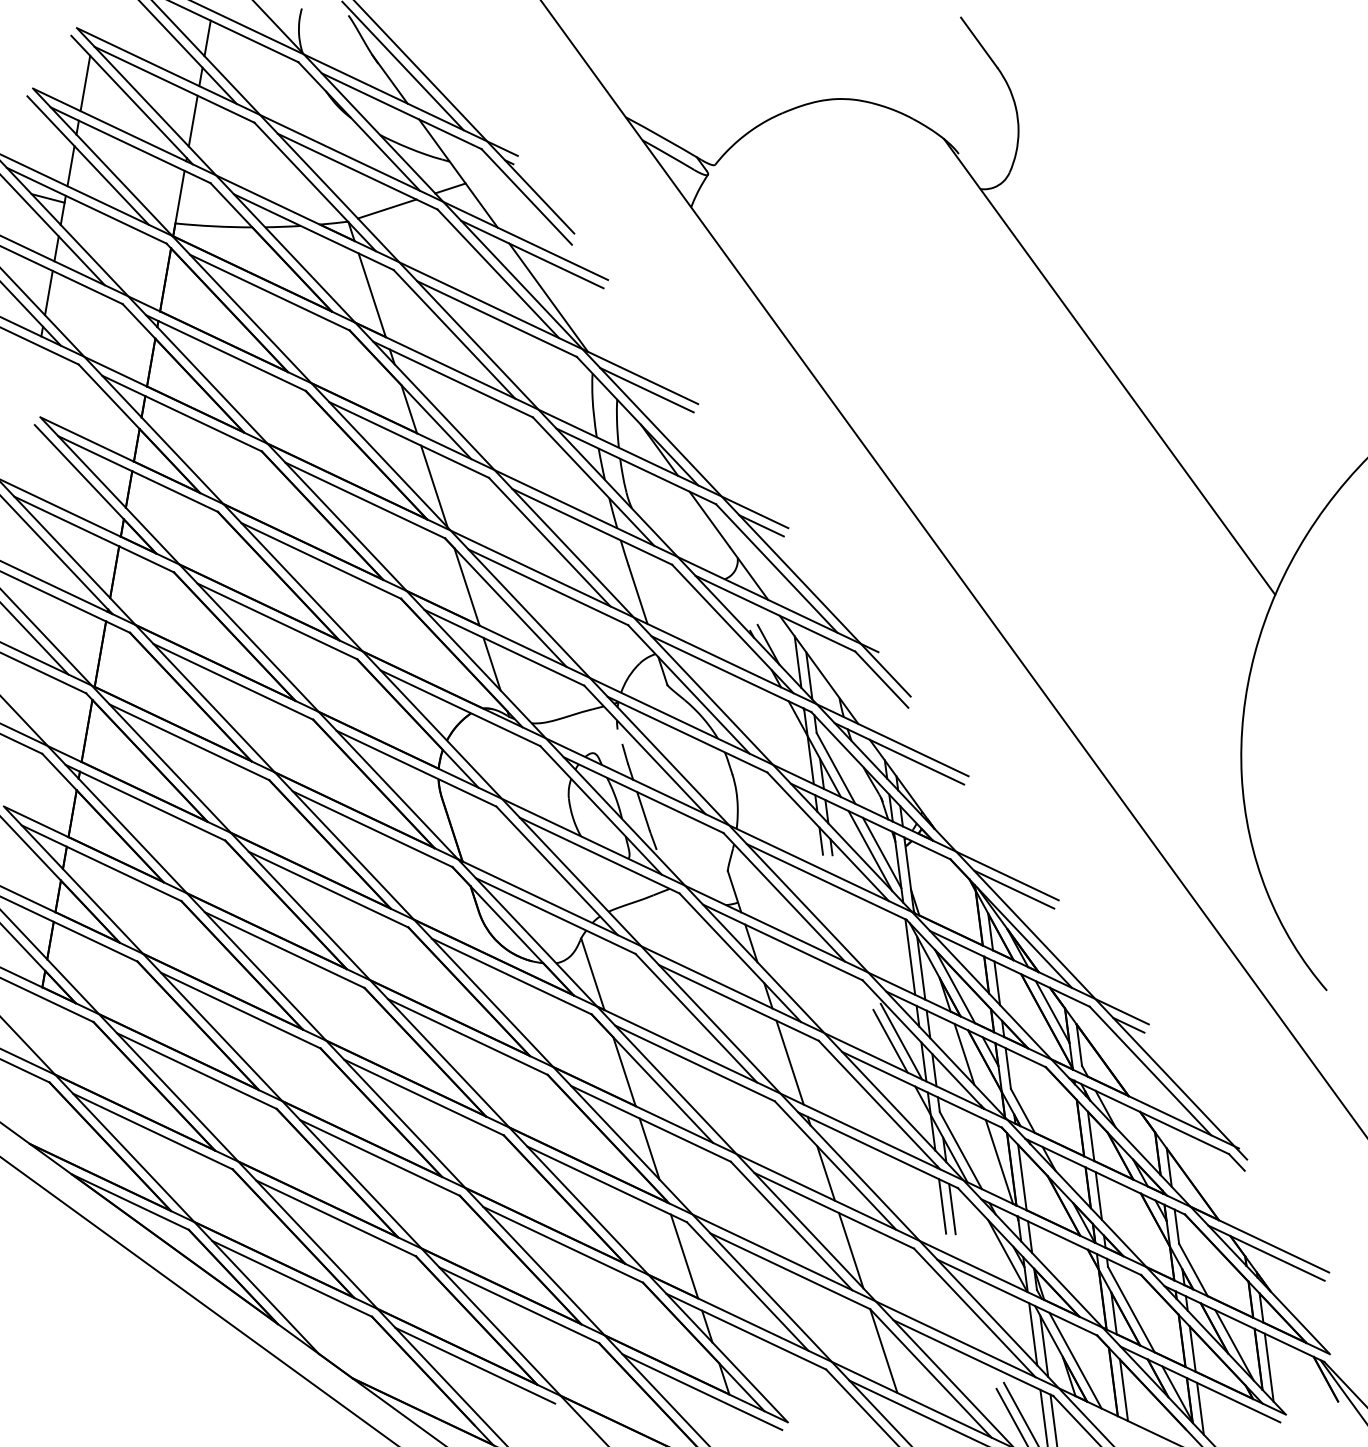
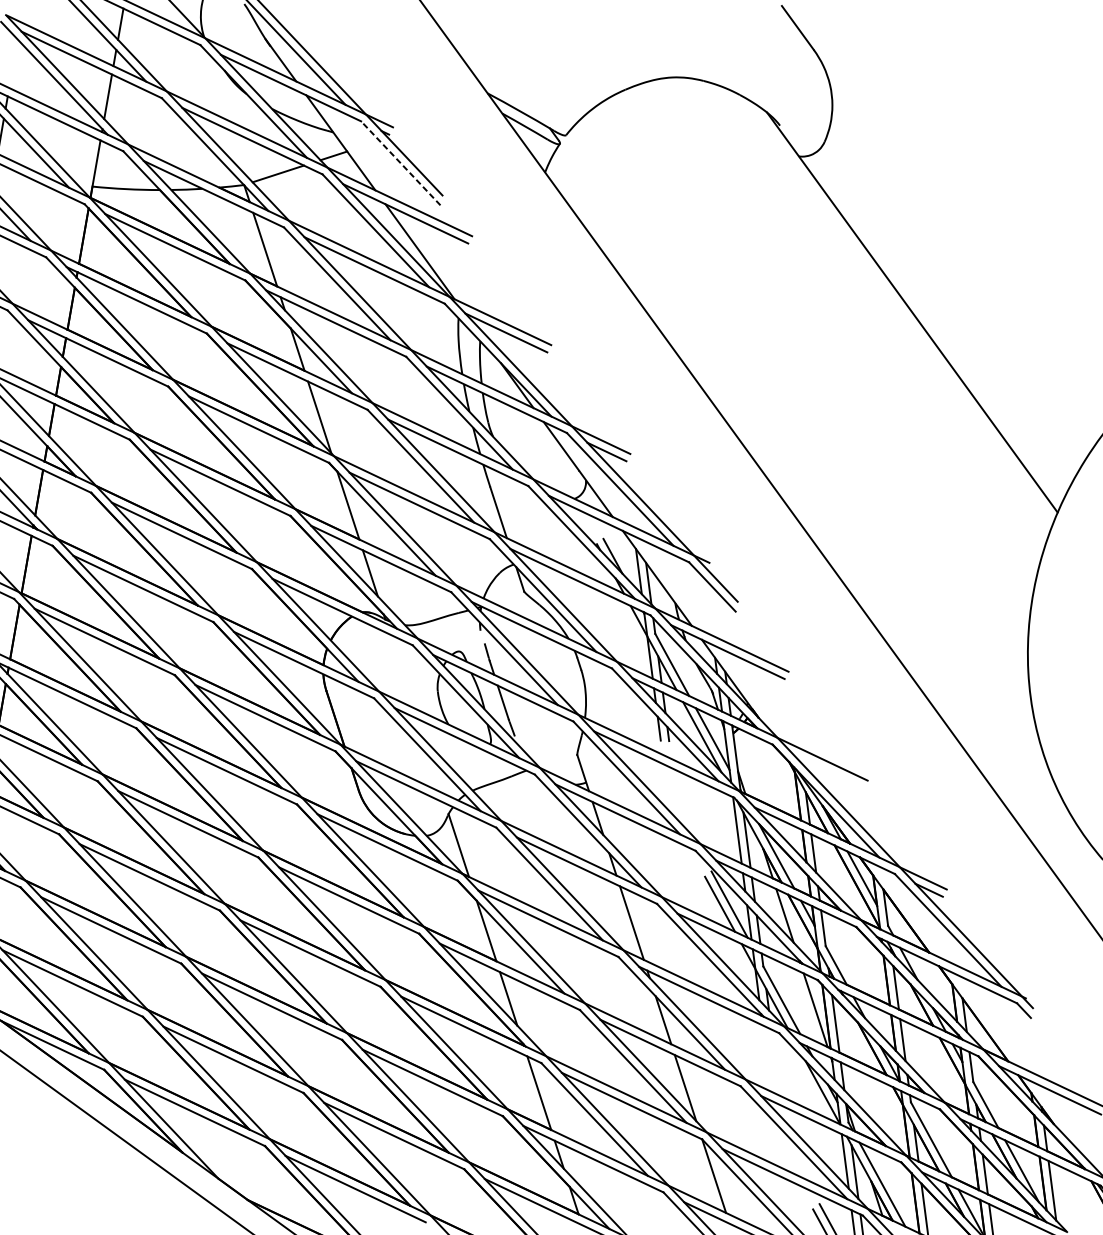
line: (85, 83) -> (13, 63), removed
line: (526, 196) -> (400, 162), solid -> dashed
line: (1013, 889) -> (827, 771), removed
line: (942, 1206) -> (765, 1049), removed
line: (952, 1208) -> (774, 1051), removed

